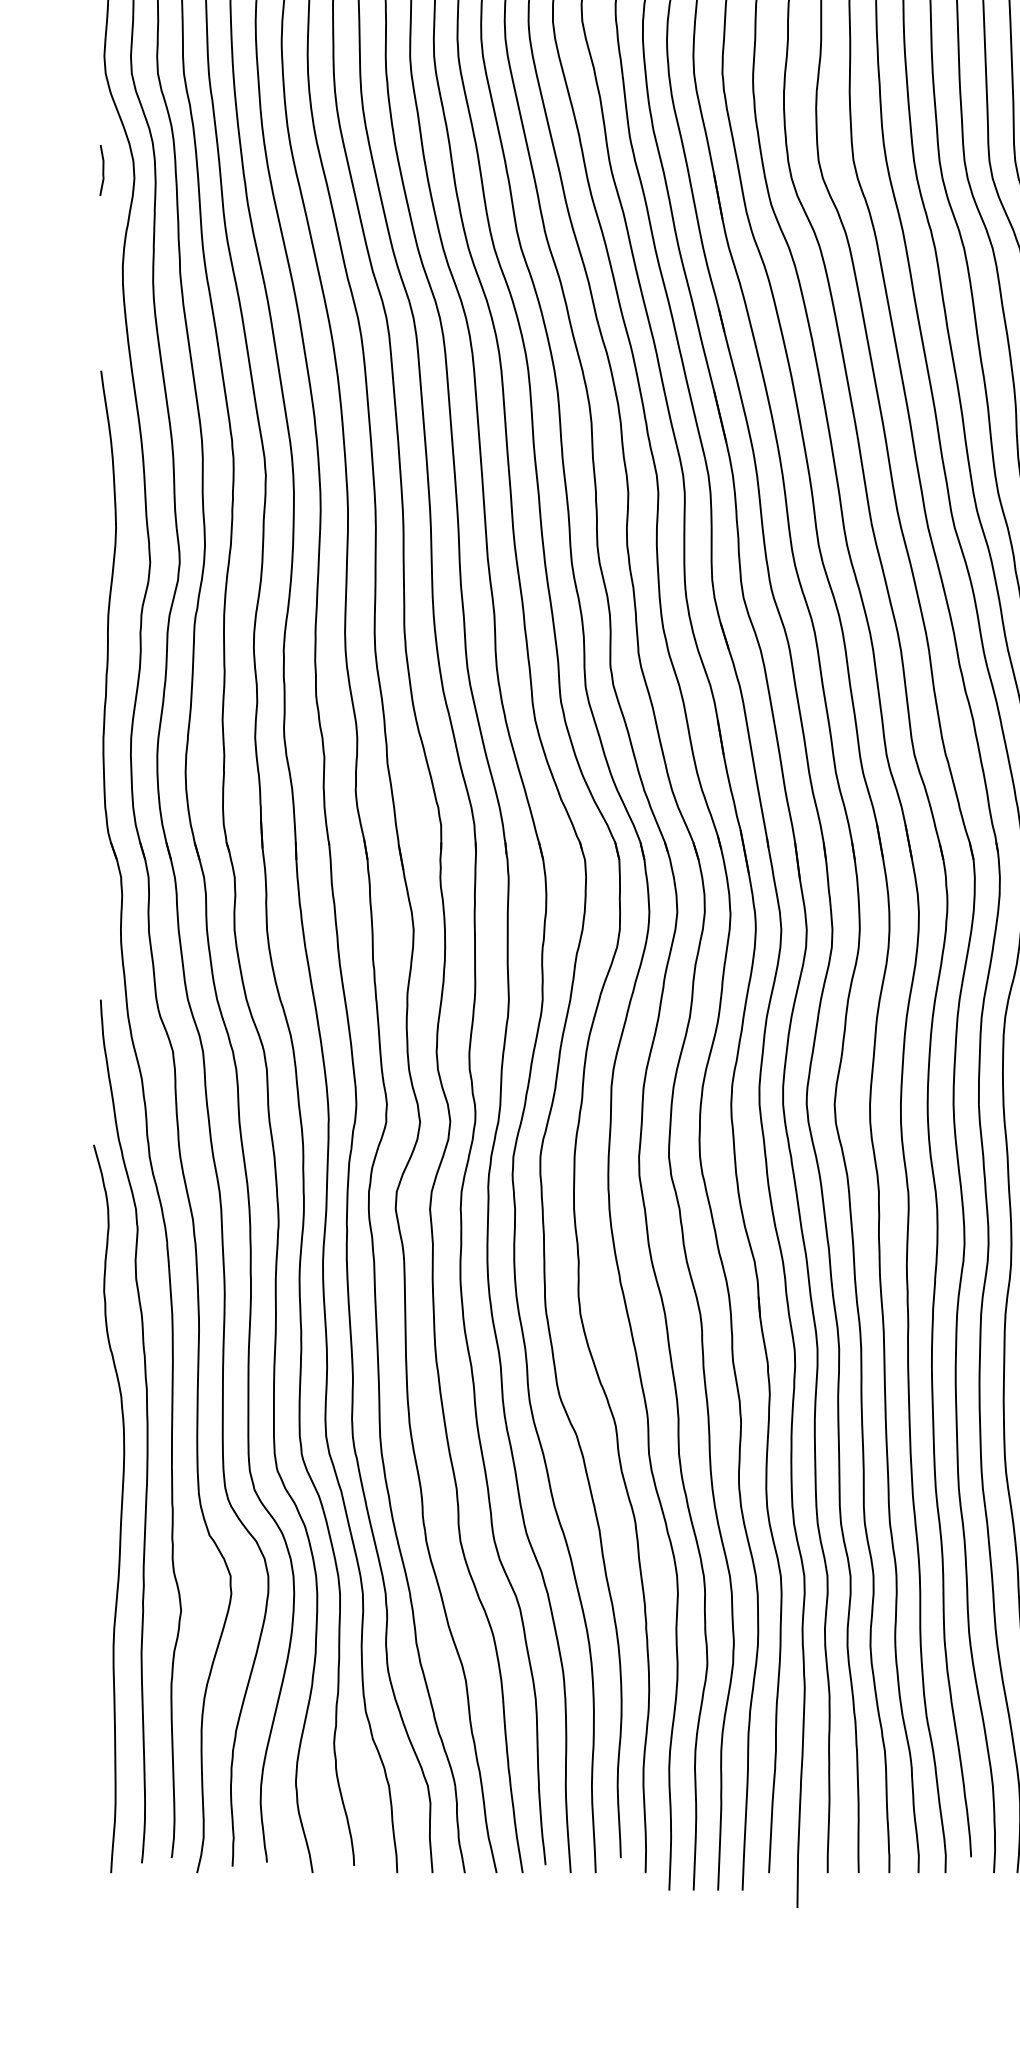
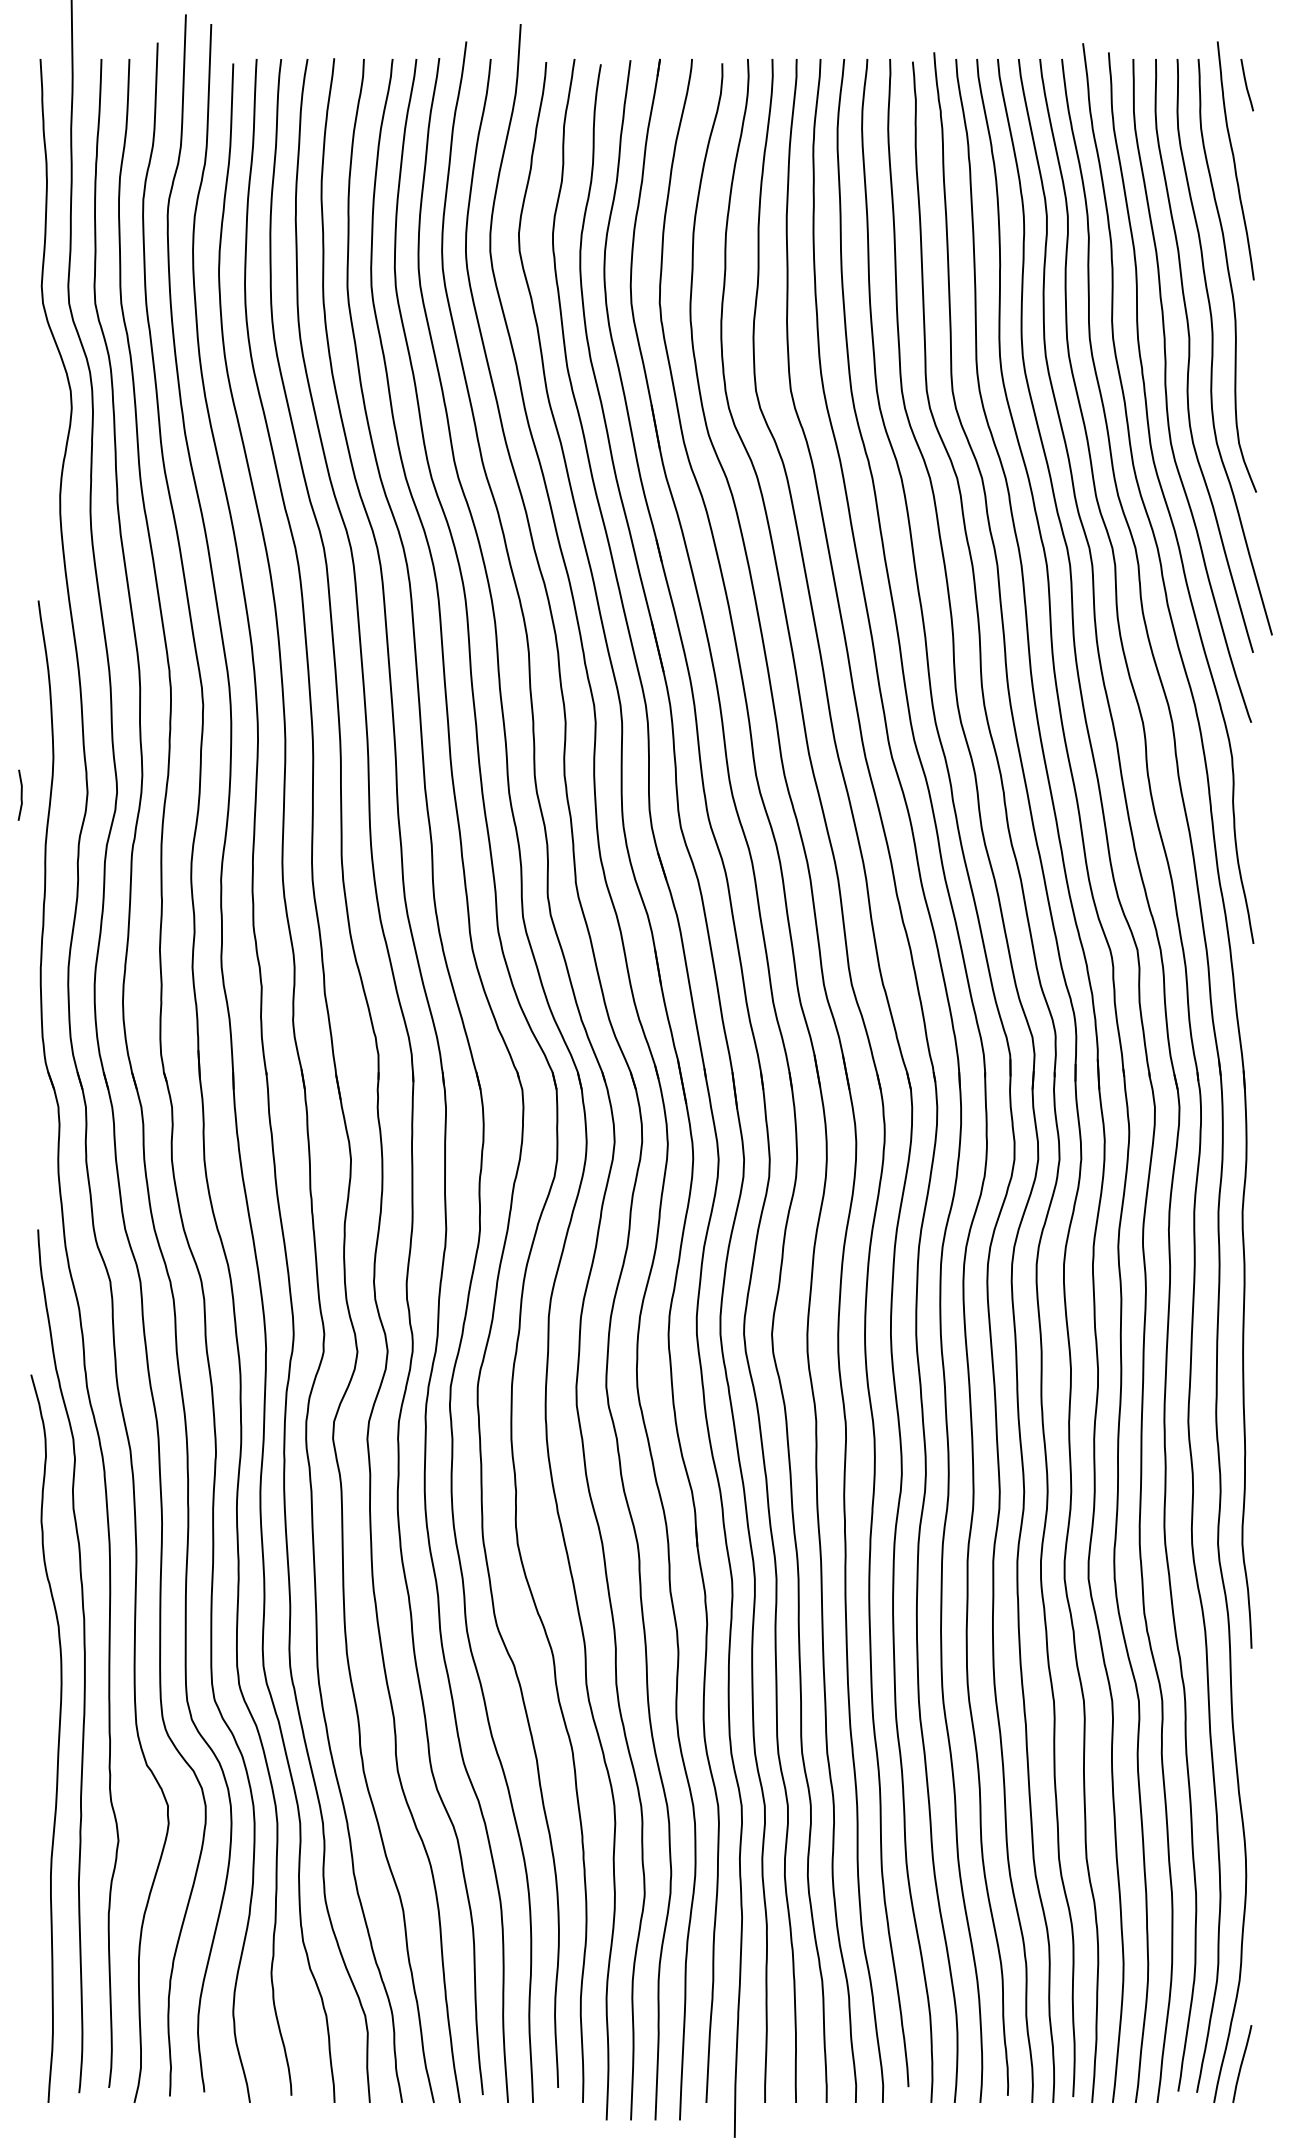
line: (102, 169) -> (20, 794), moved

